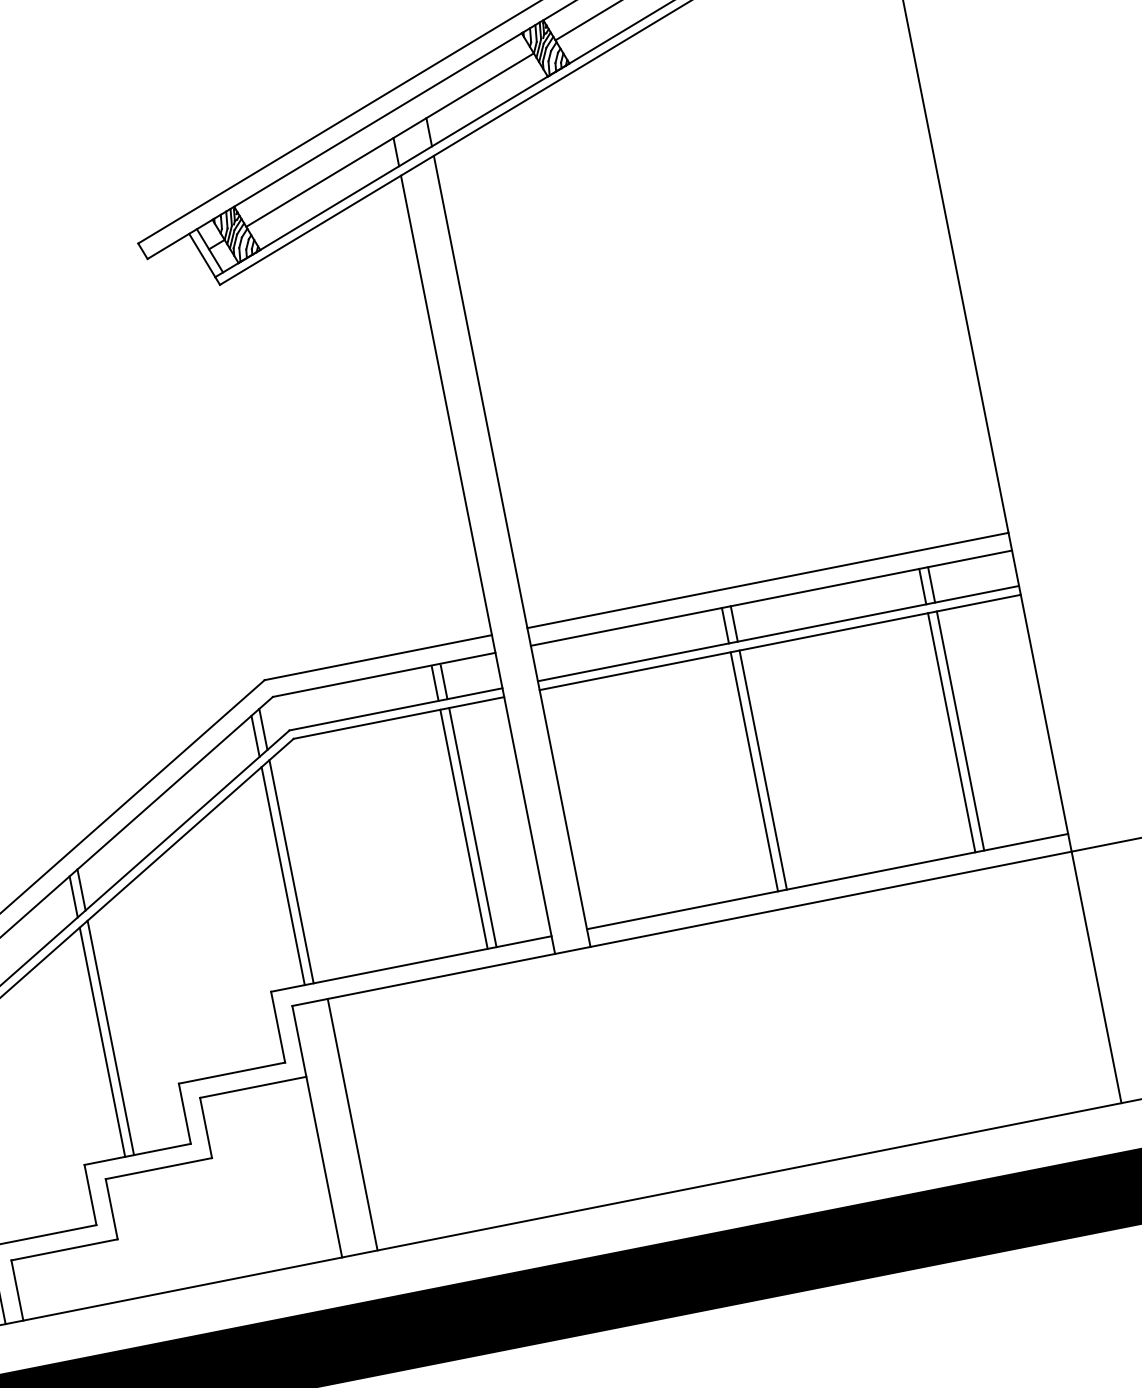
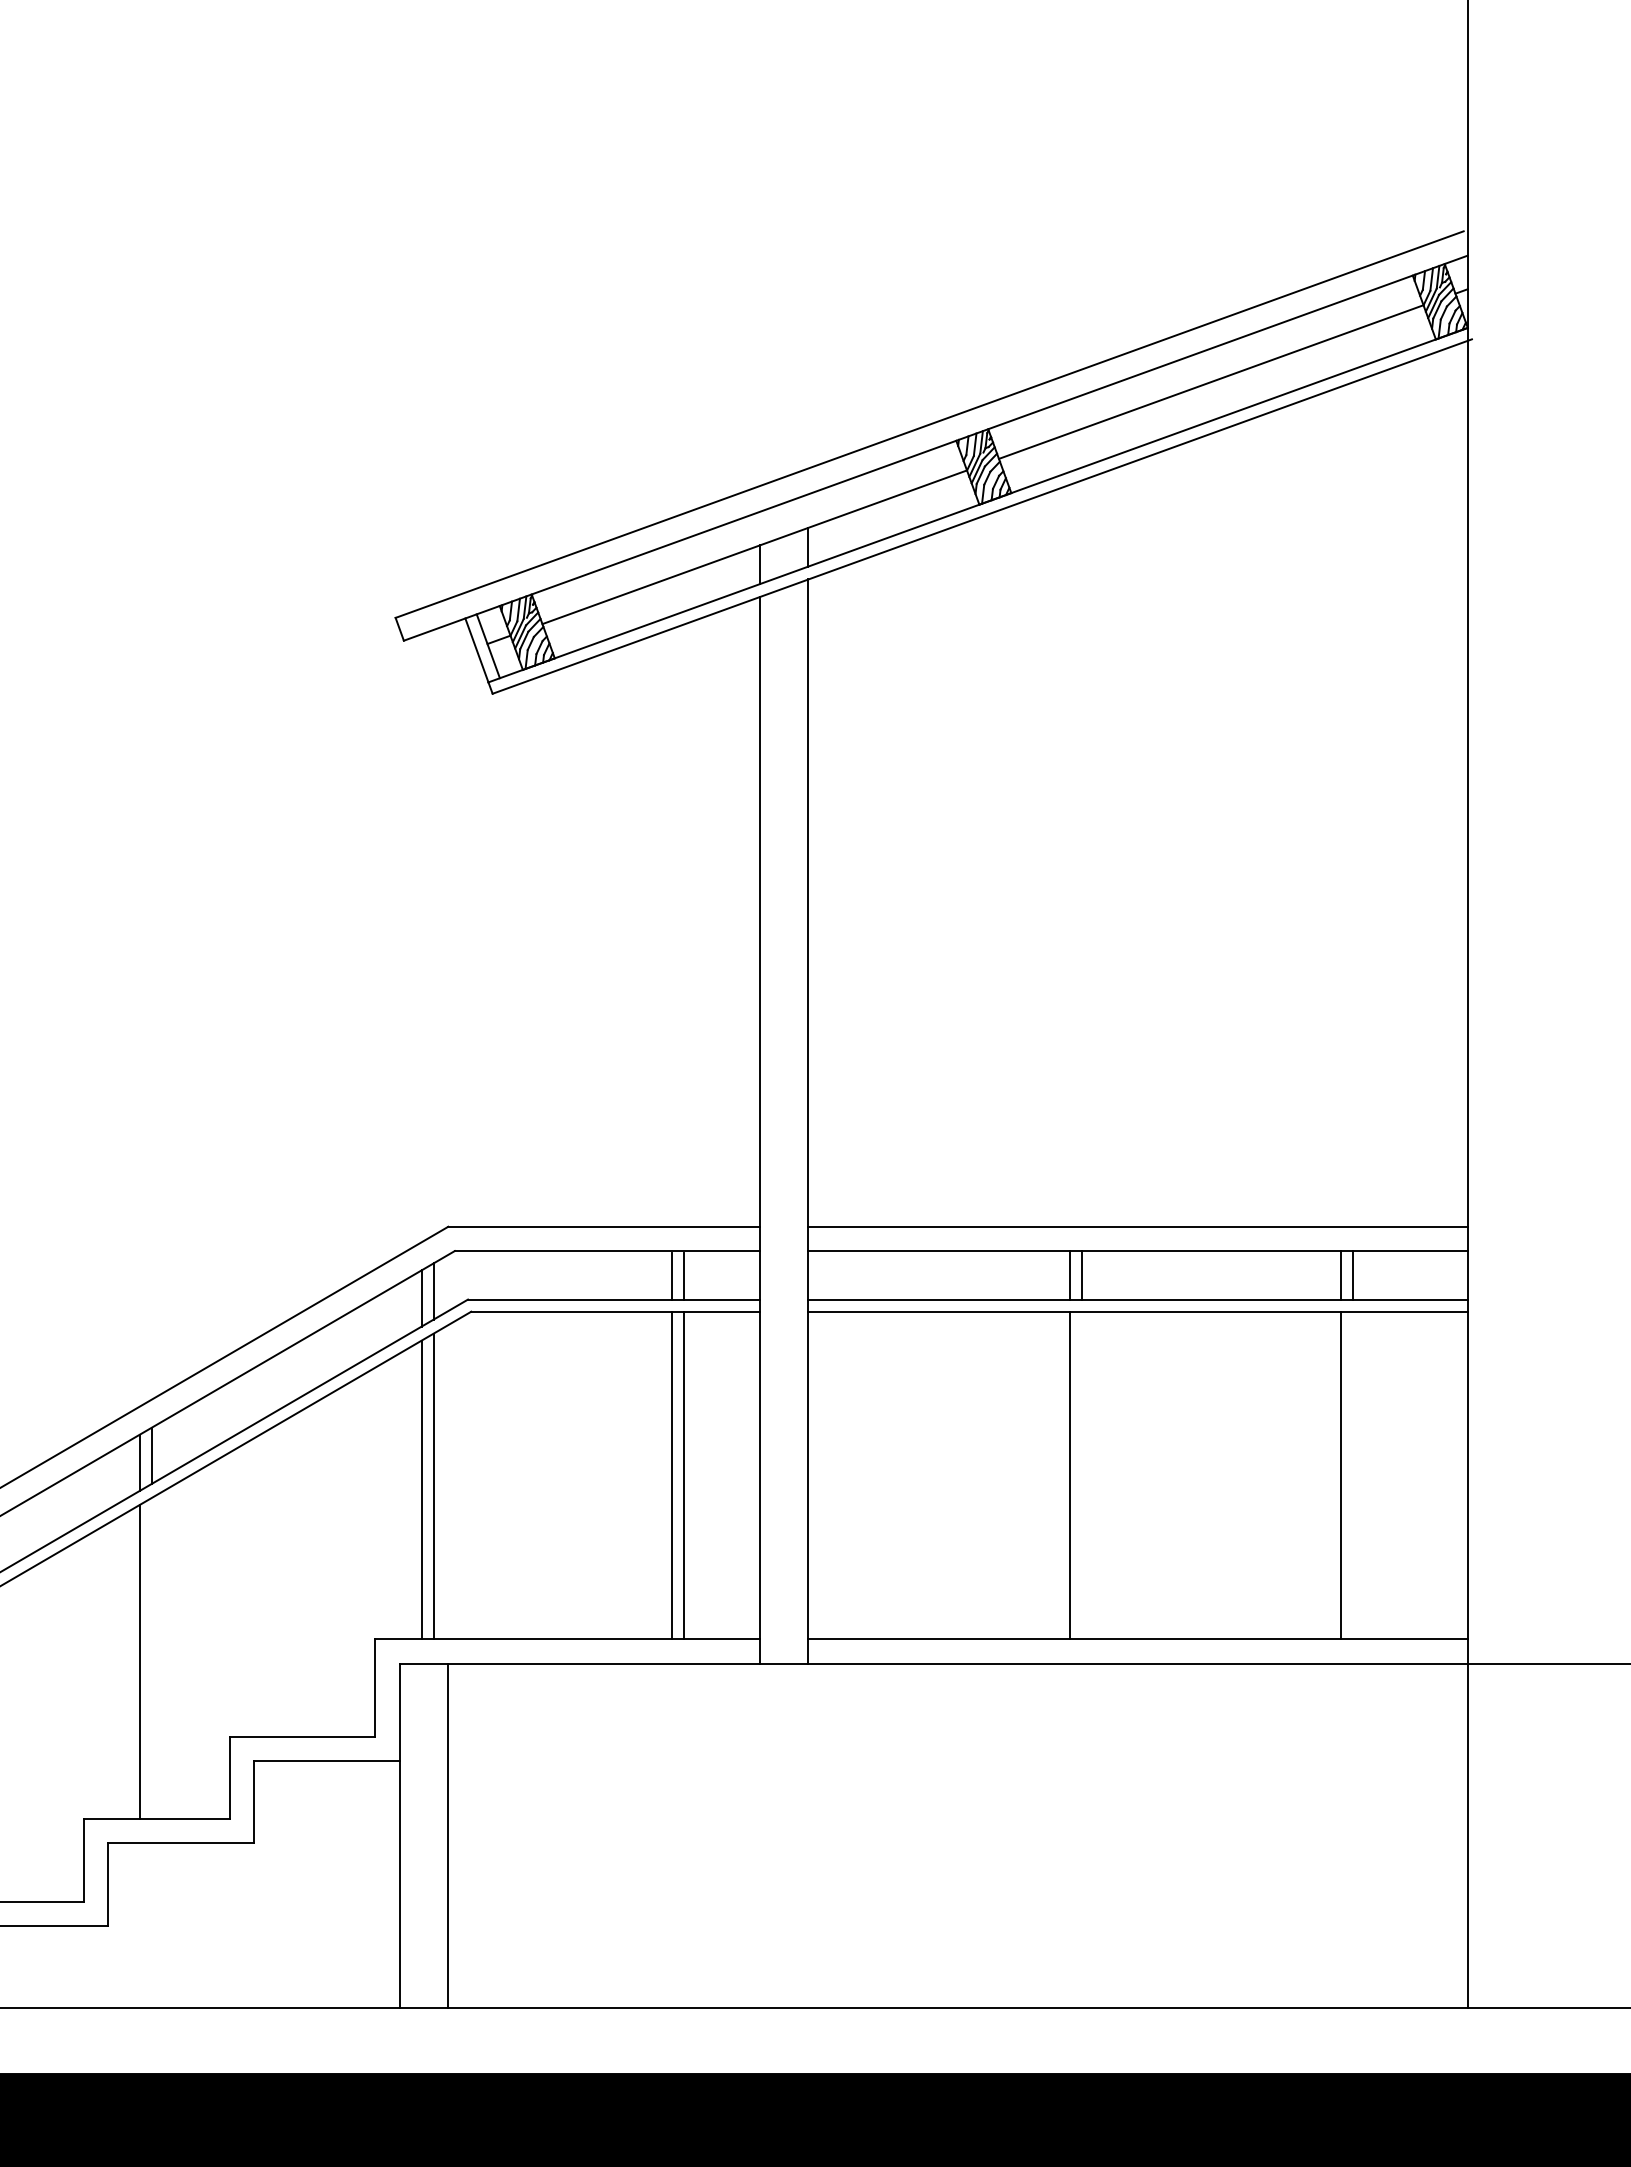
line: (960, 731) -> (1352, 1475), removed
line: (763, 770) -> (1082, 1475), removed
line: (111, 1037) -> (152, 1658), removed

